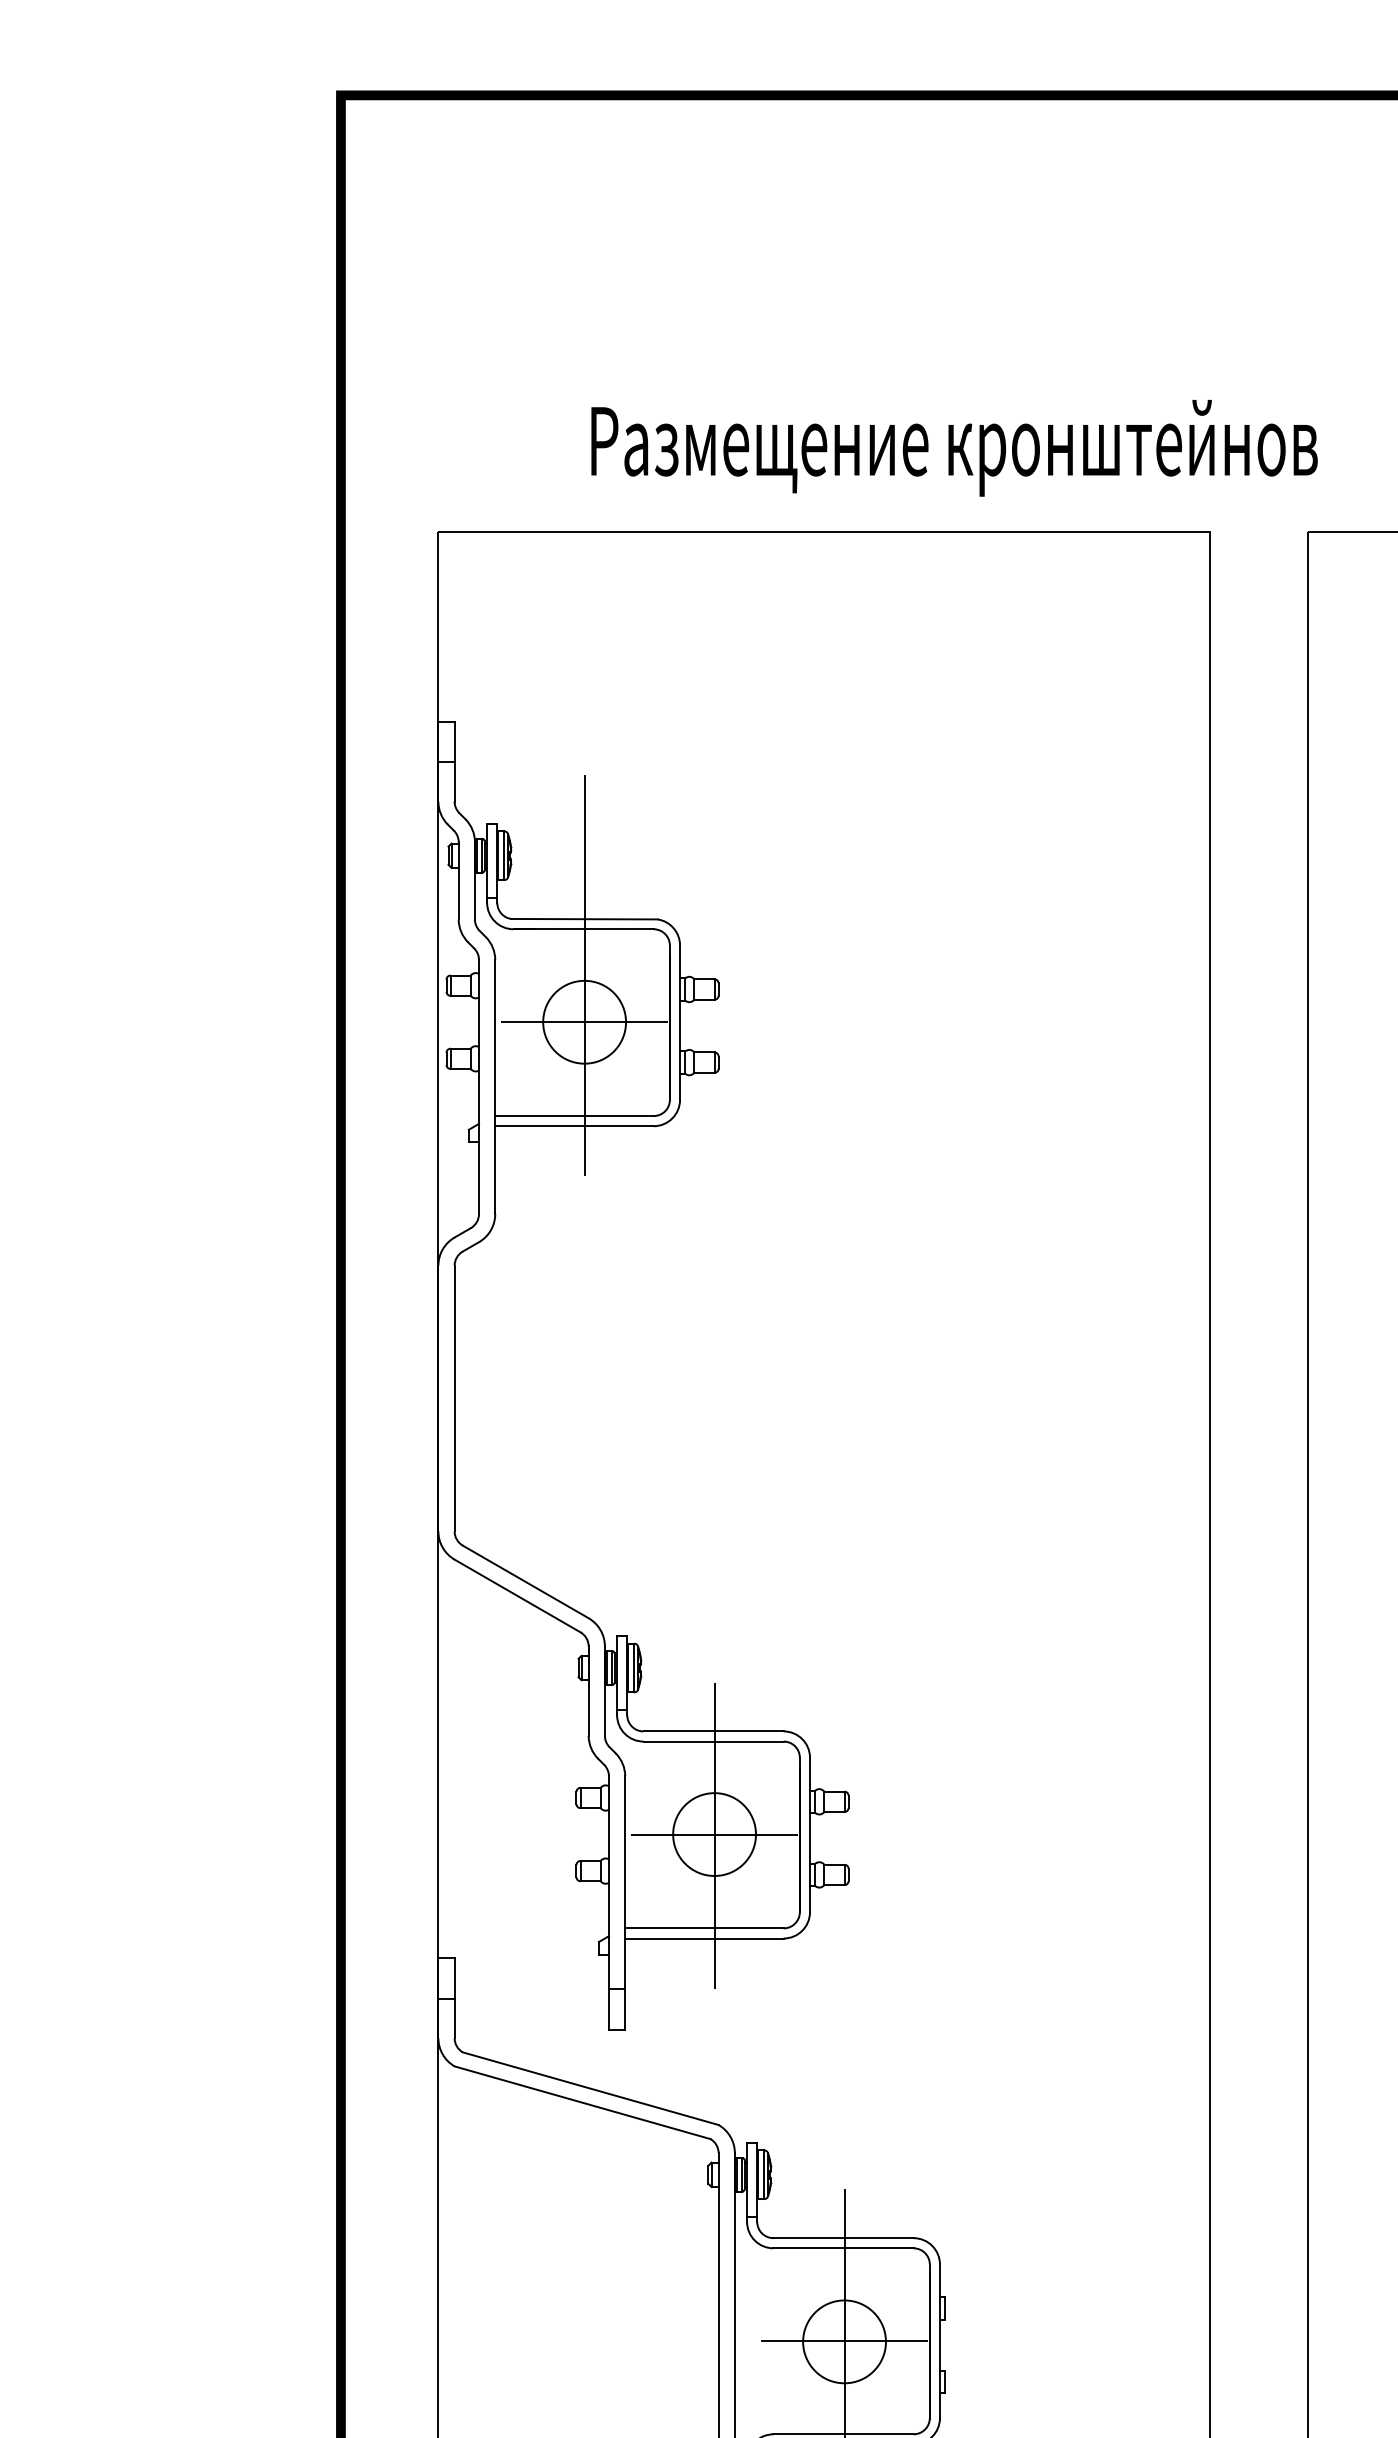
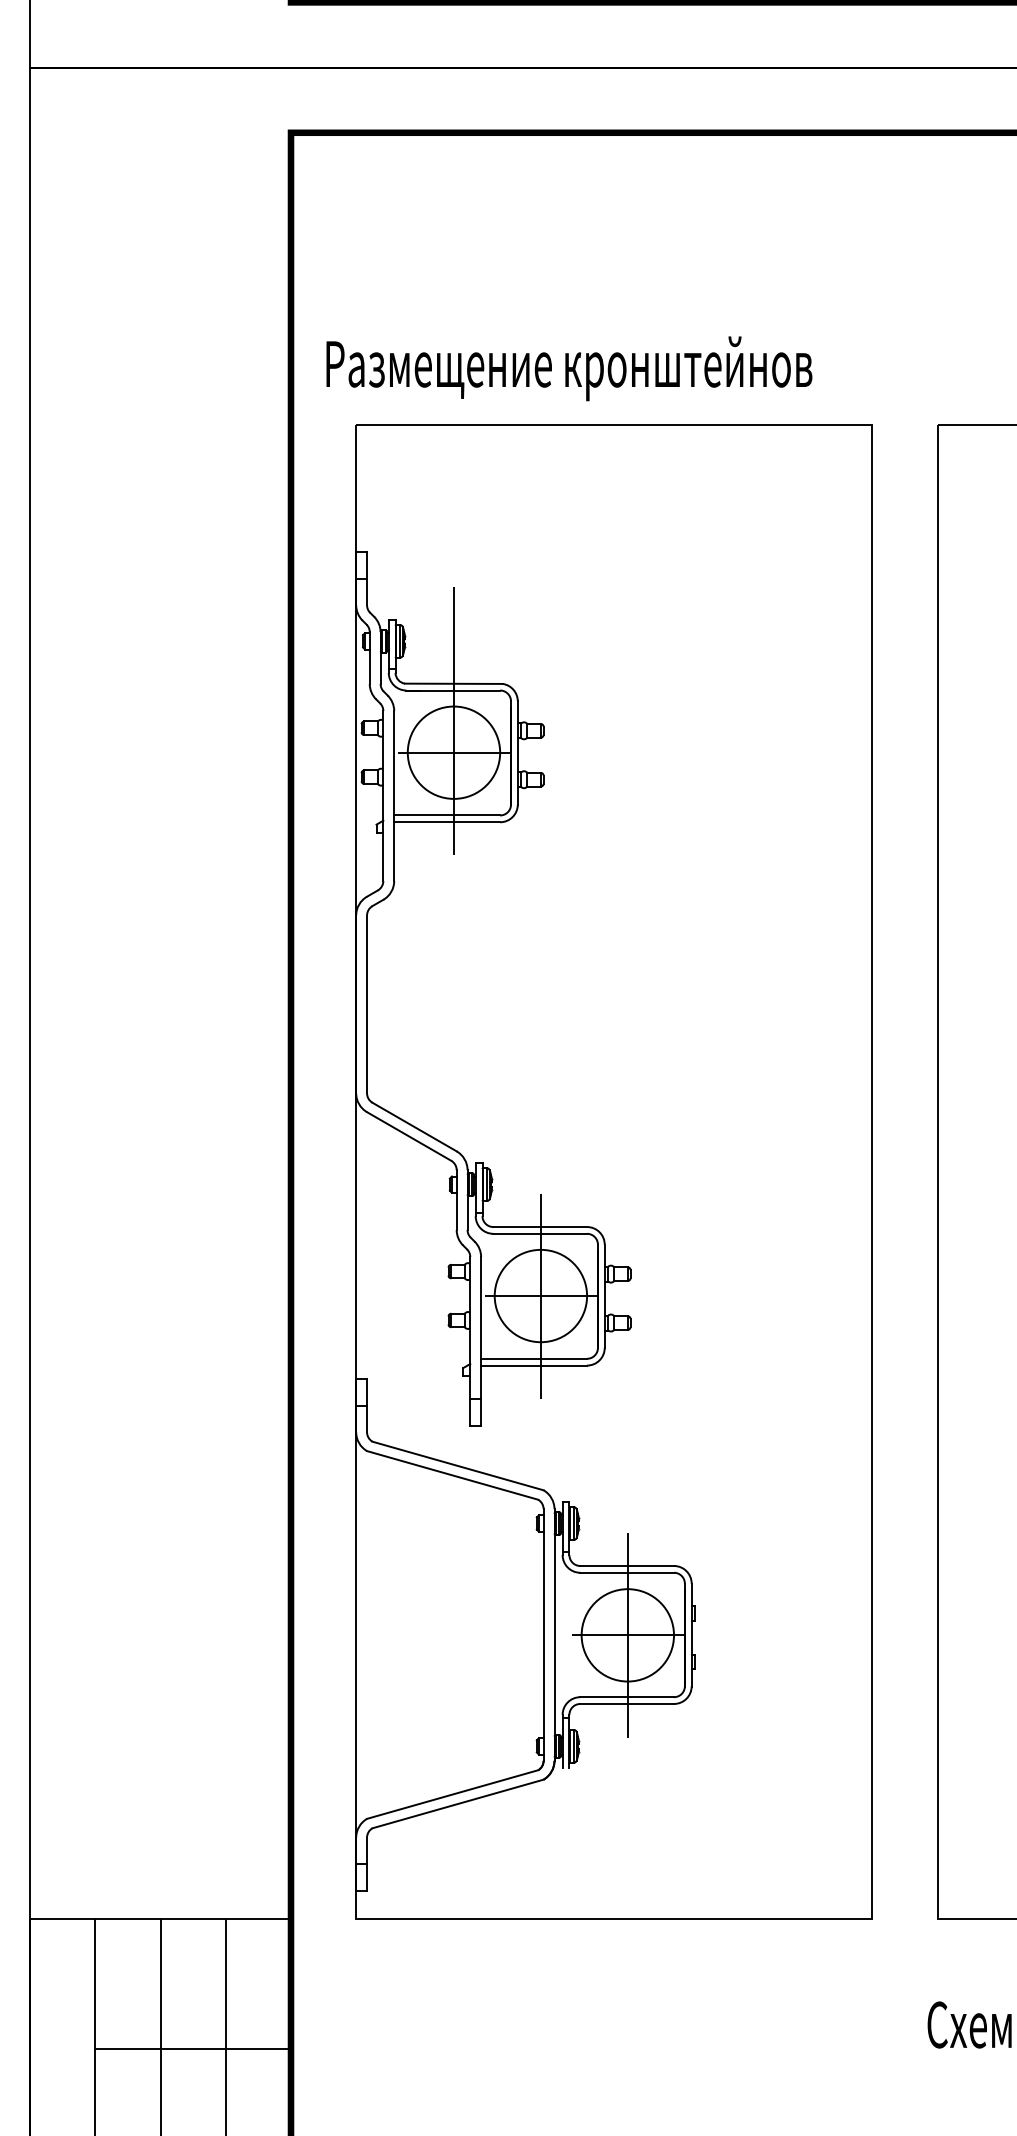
text: (954, 447) -> (569, 368), moved
circle: (583, 1021) -> (453, 752), size x1.67
circle: (713, 1833) -> (540, 1295), size x1.67
circle: (844, 2342) -> (627, 1635), size x1.67

